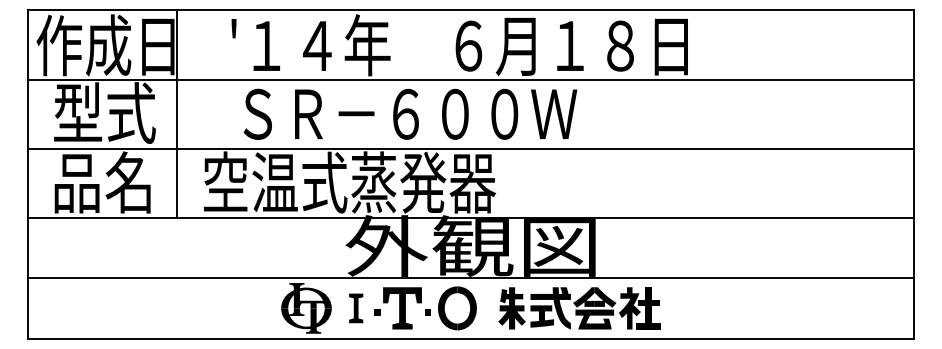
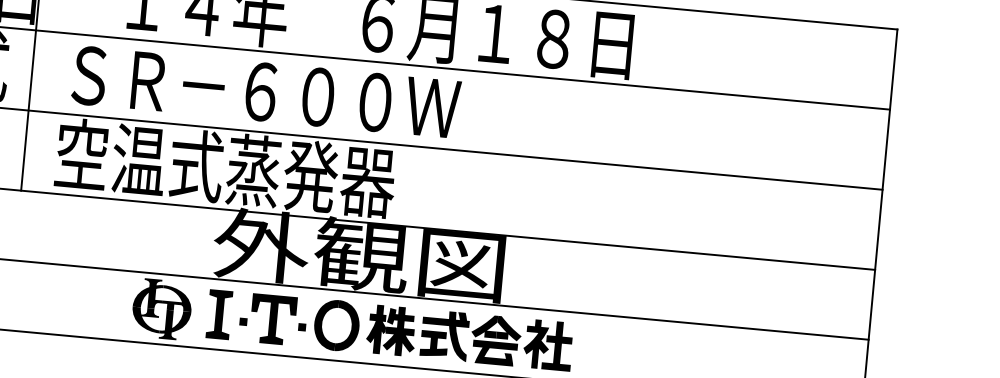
text: (410, 113) -> (266, 91), moved
part: (356, 308) -> (219, 314), size x1.43
fill: (491, 308) -> (376, 329), added

